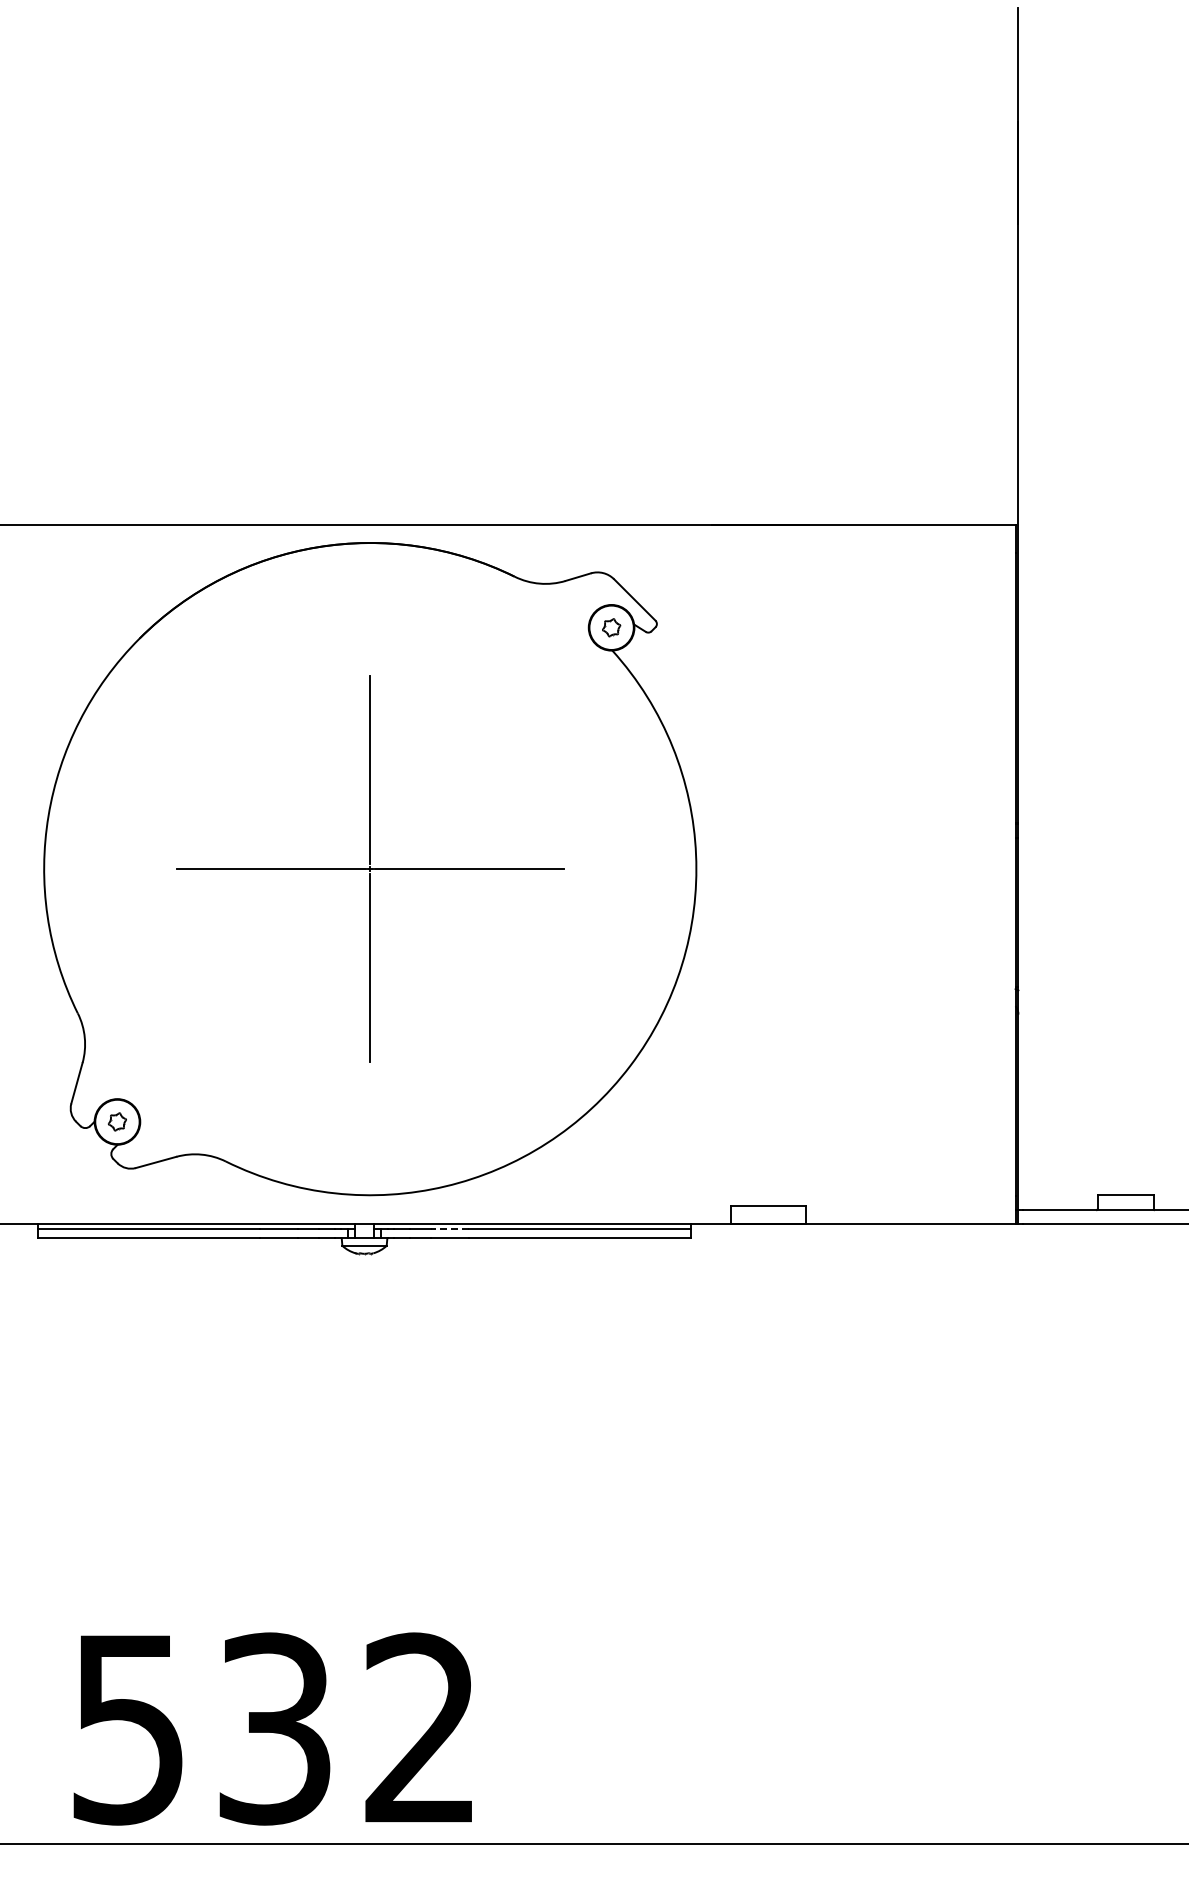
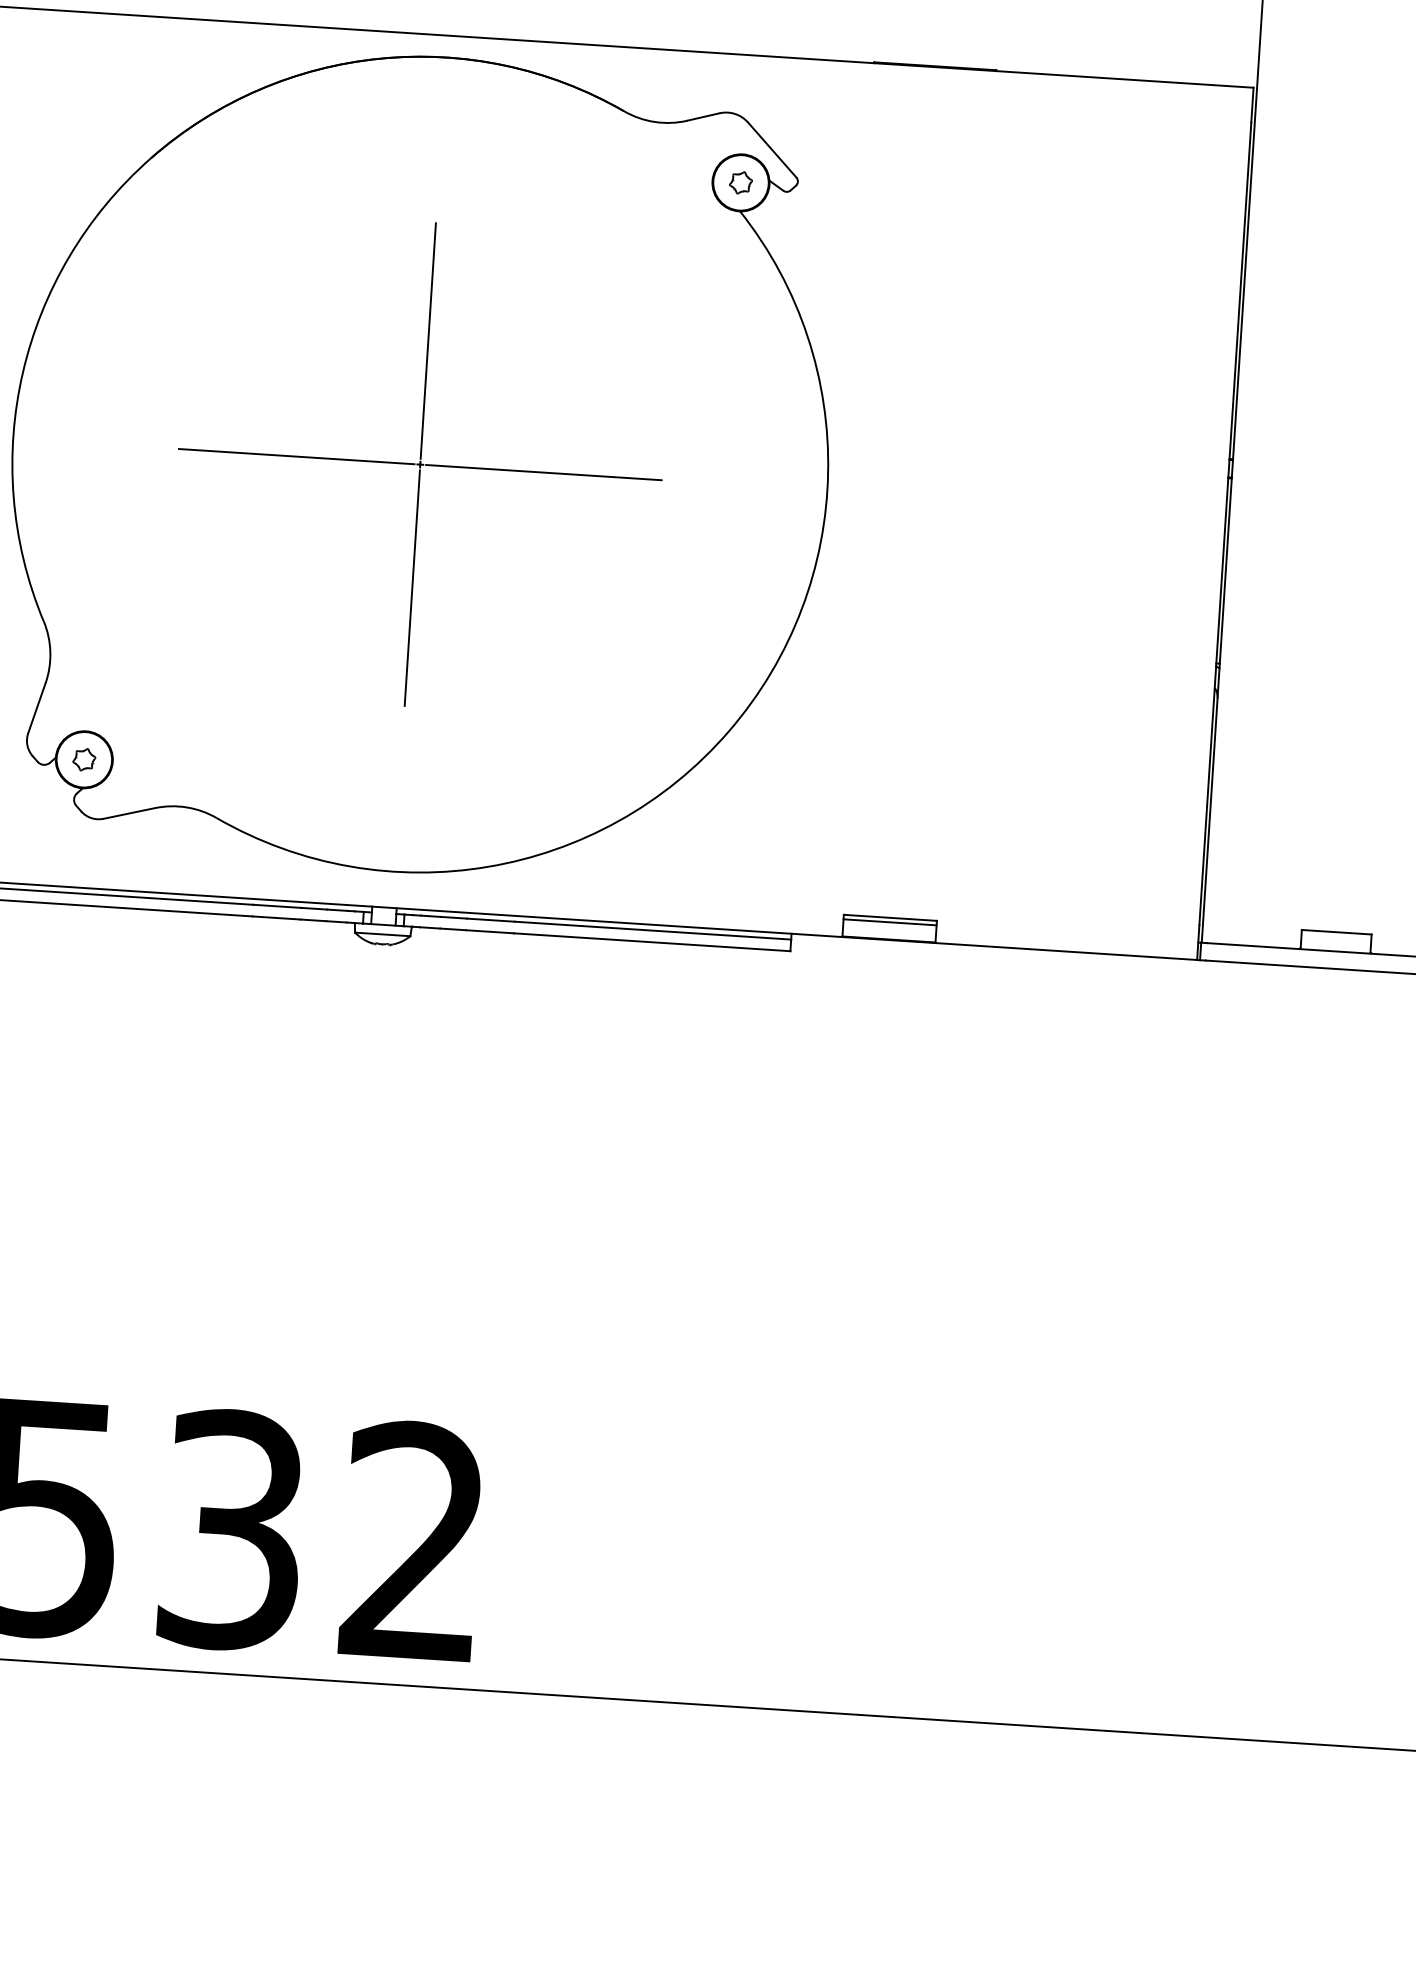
line: (768, 1210) -> (889, 922), added
line: (449, 1228) -> (490, 919), dashed -> solid

